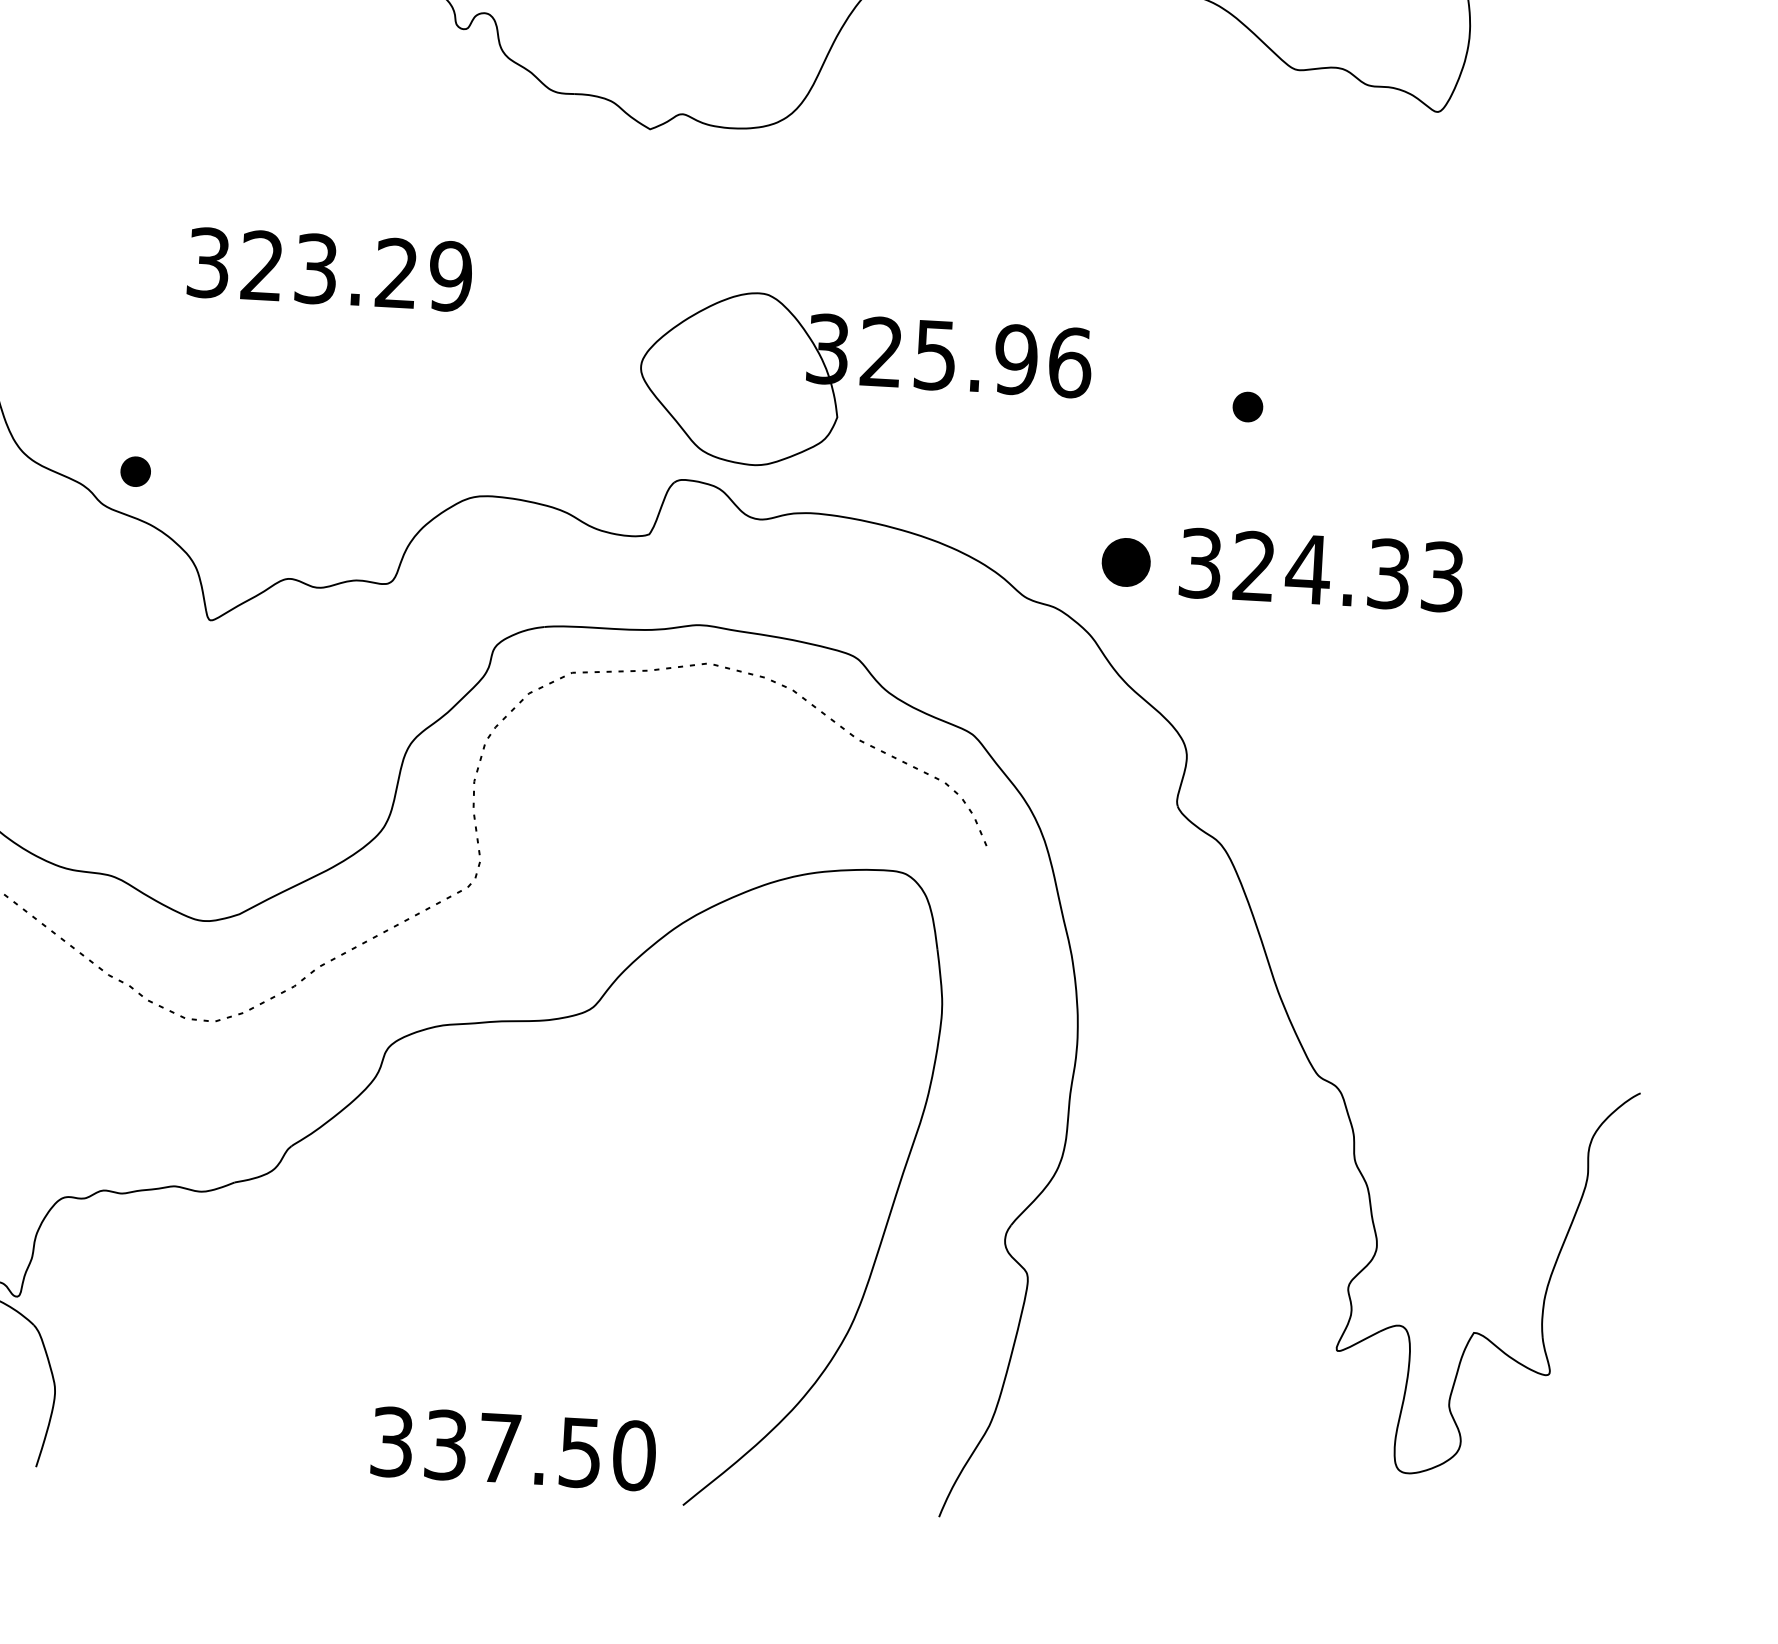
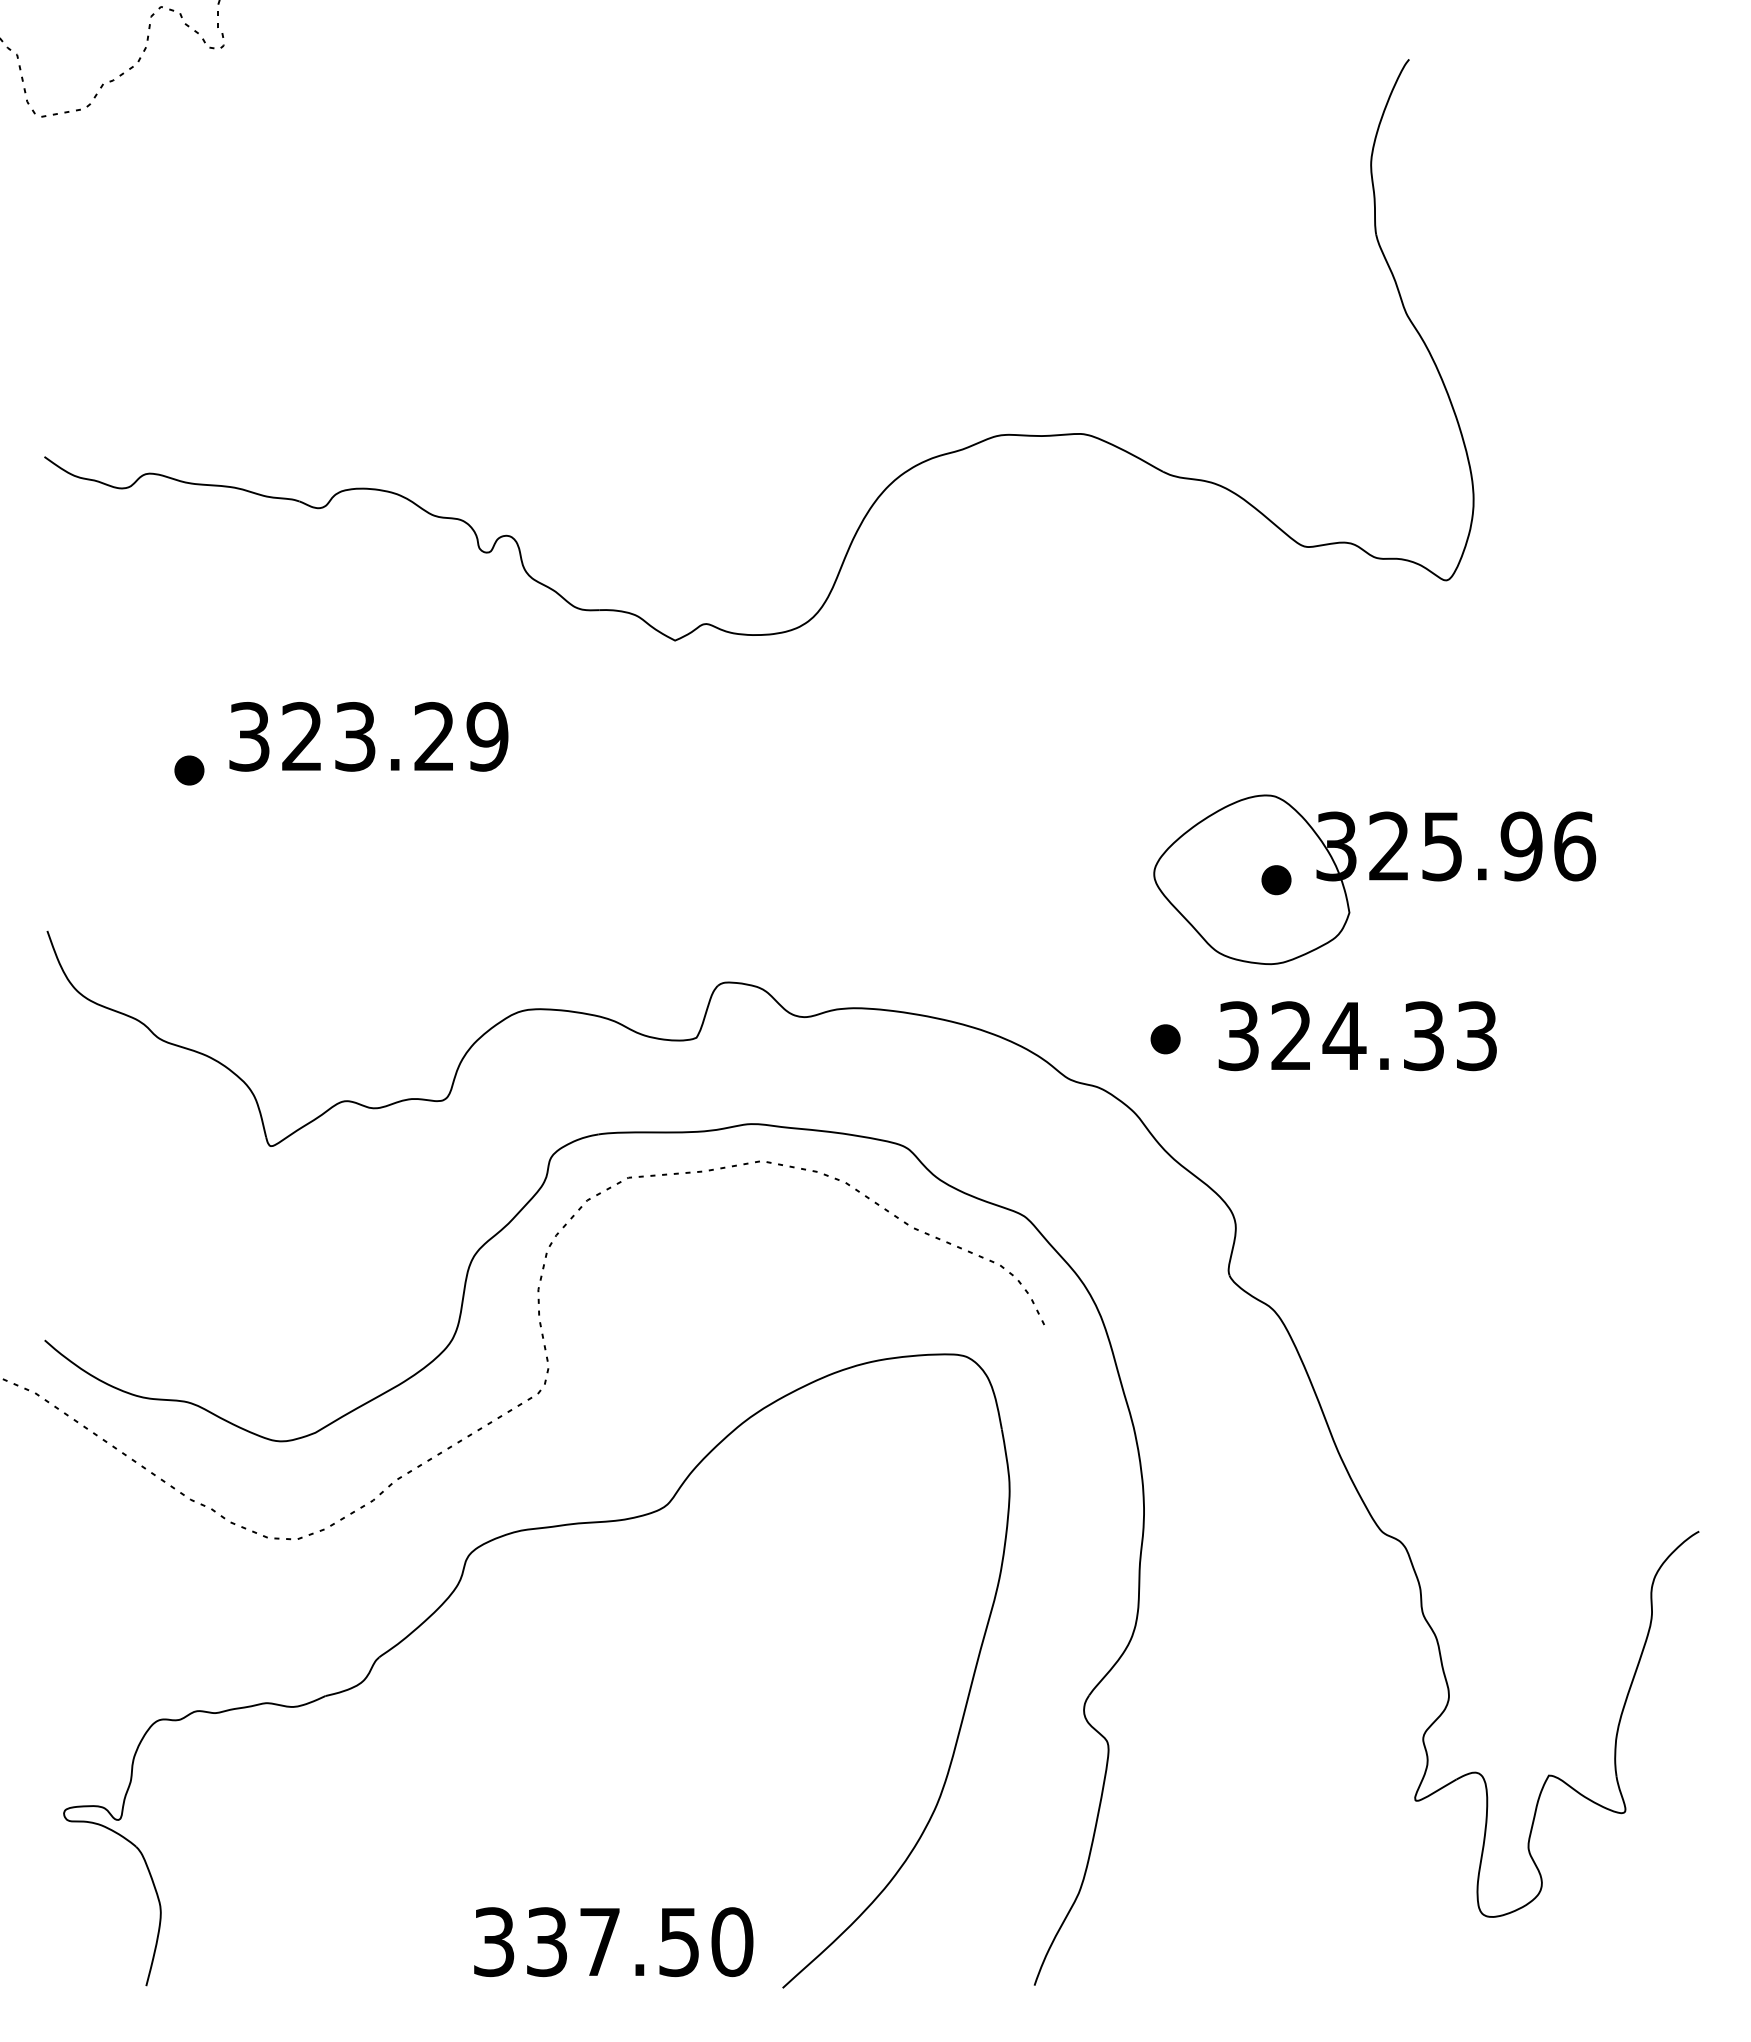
text: (329, 269) -> (368, 736), moved
part: (864, 384) -> (1374, 879), moved
part: (135, 471) -> (189, 770), moved
part: (1126, 562) -> (1165, 1039), size x0.62

